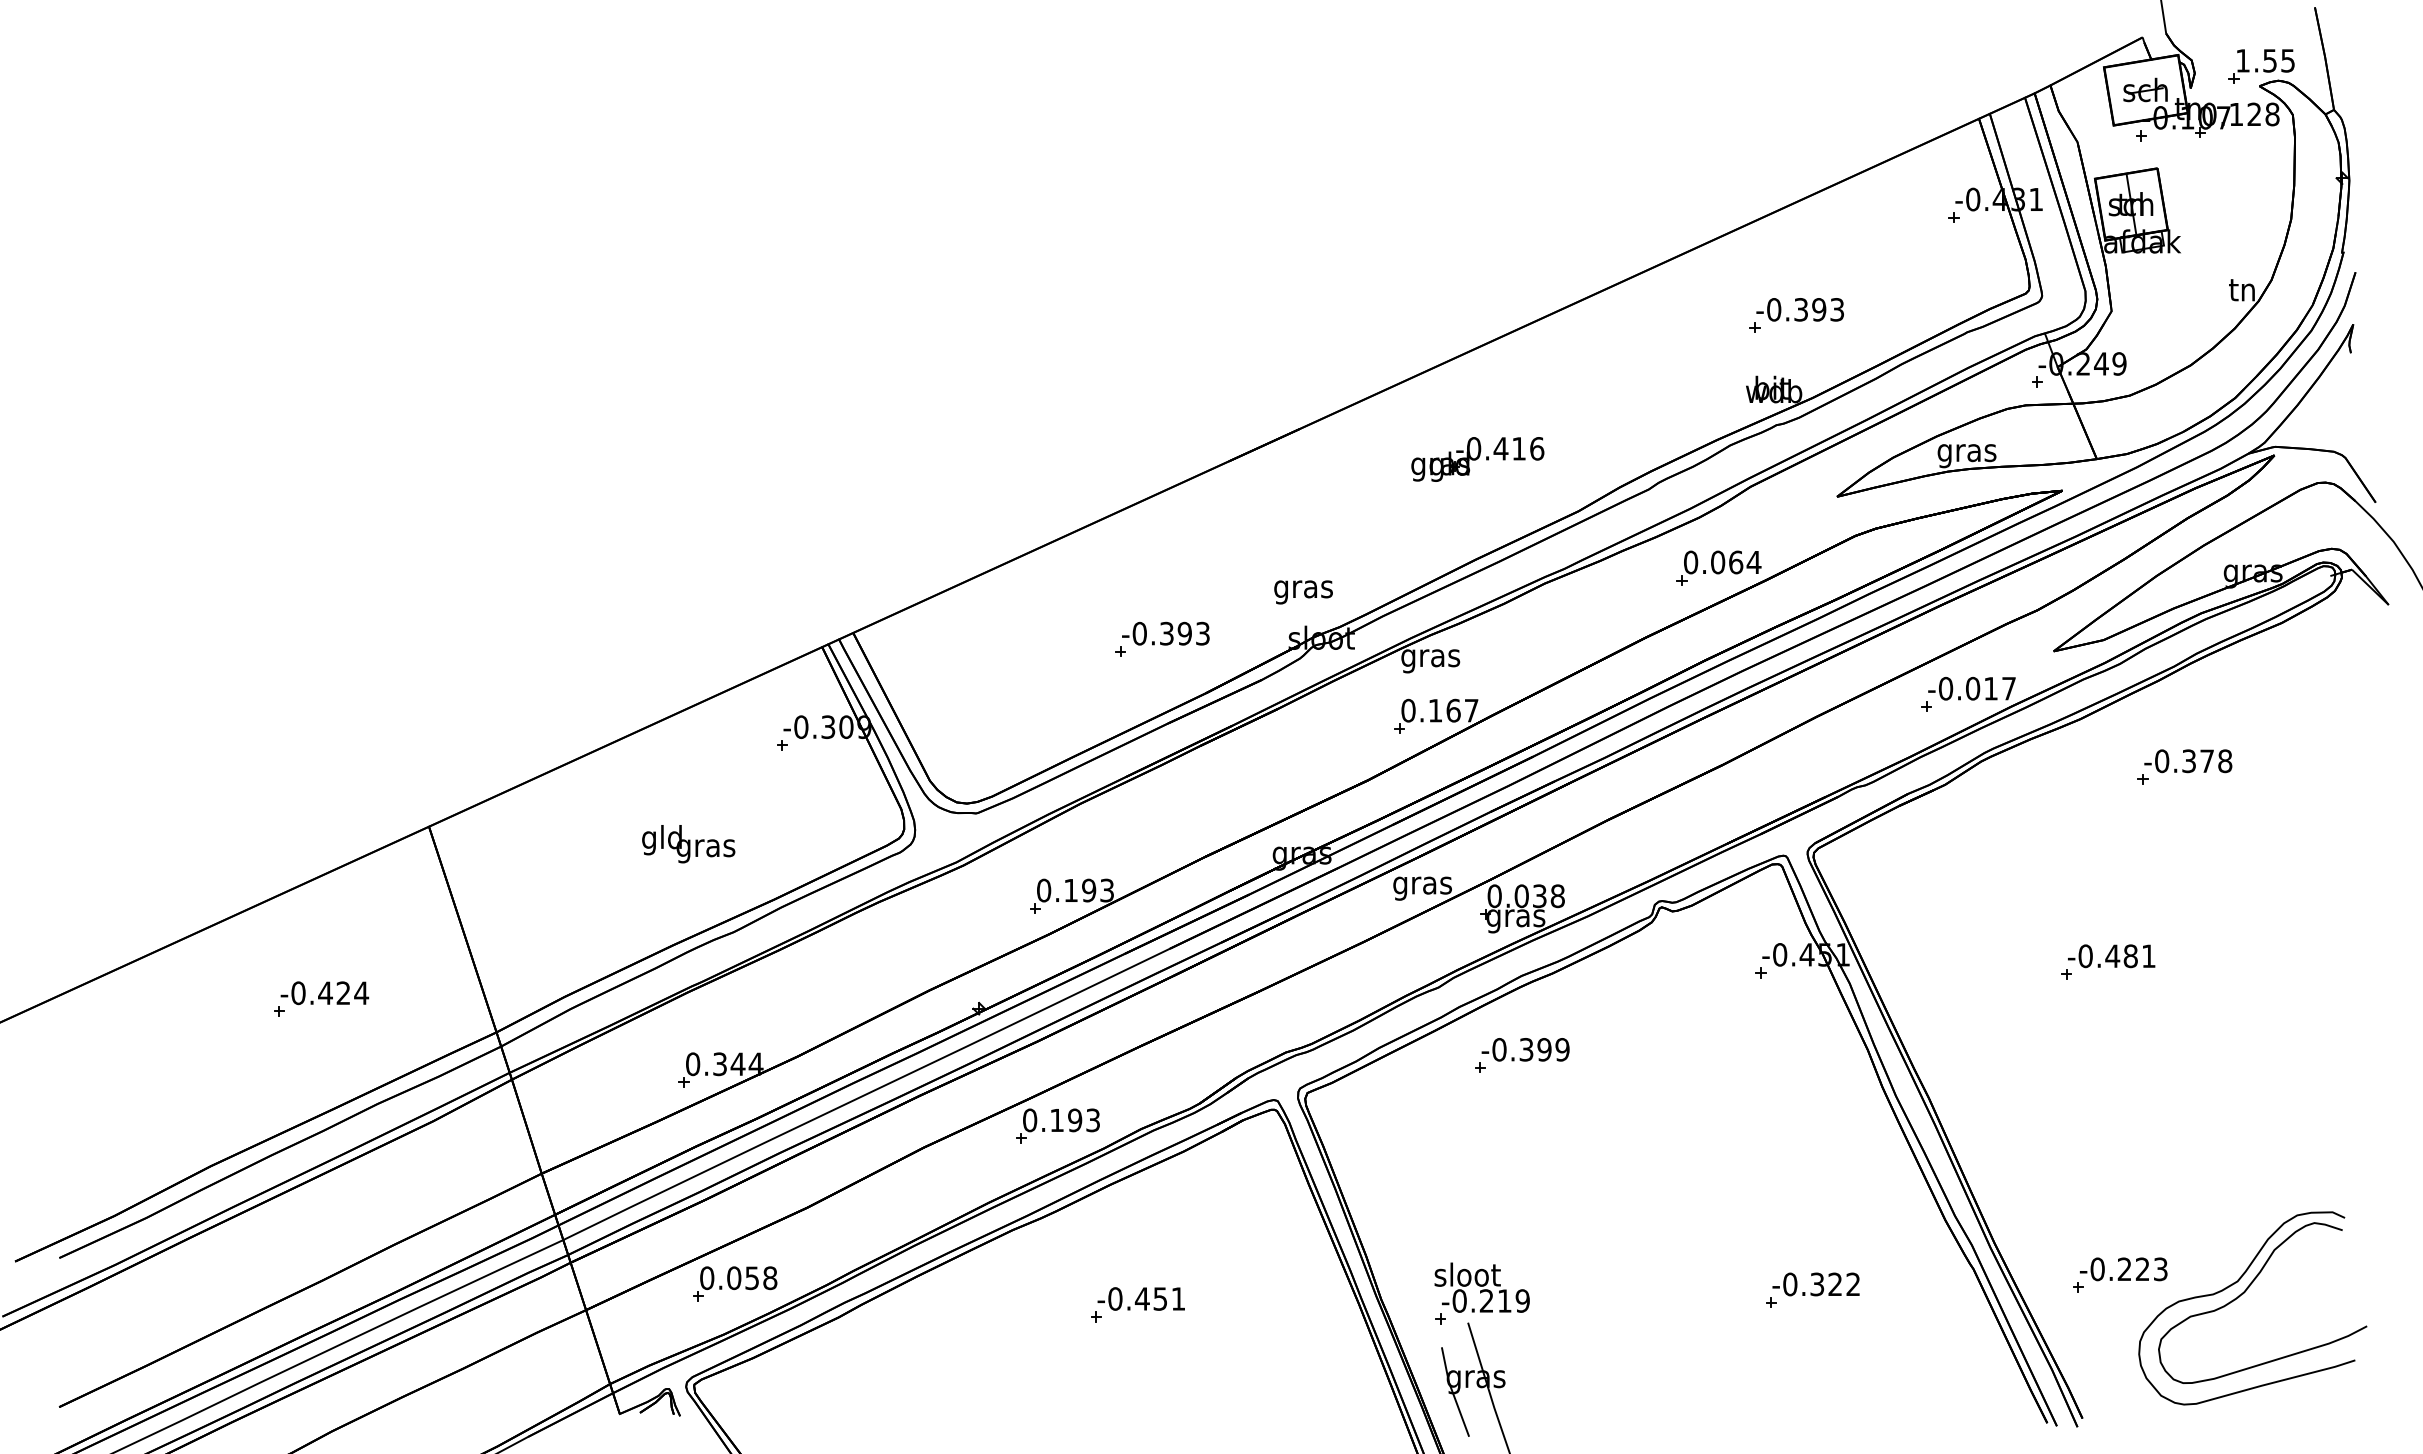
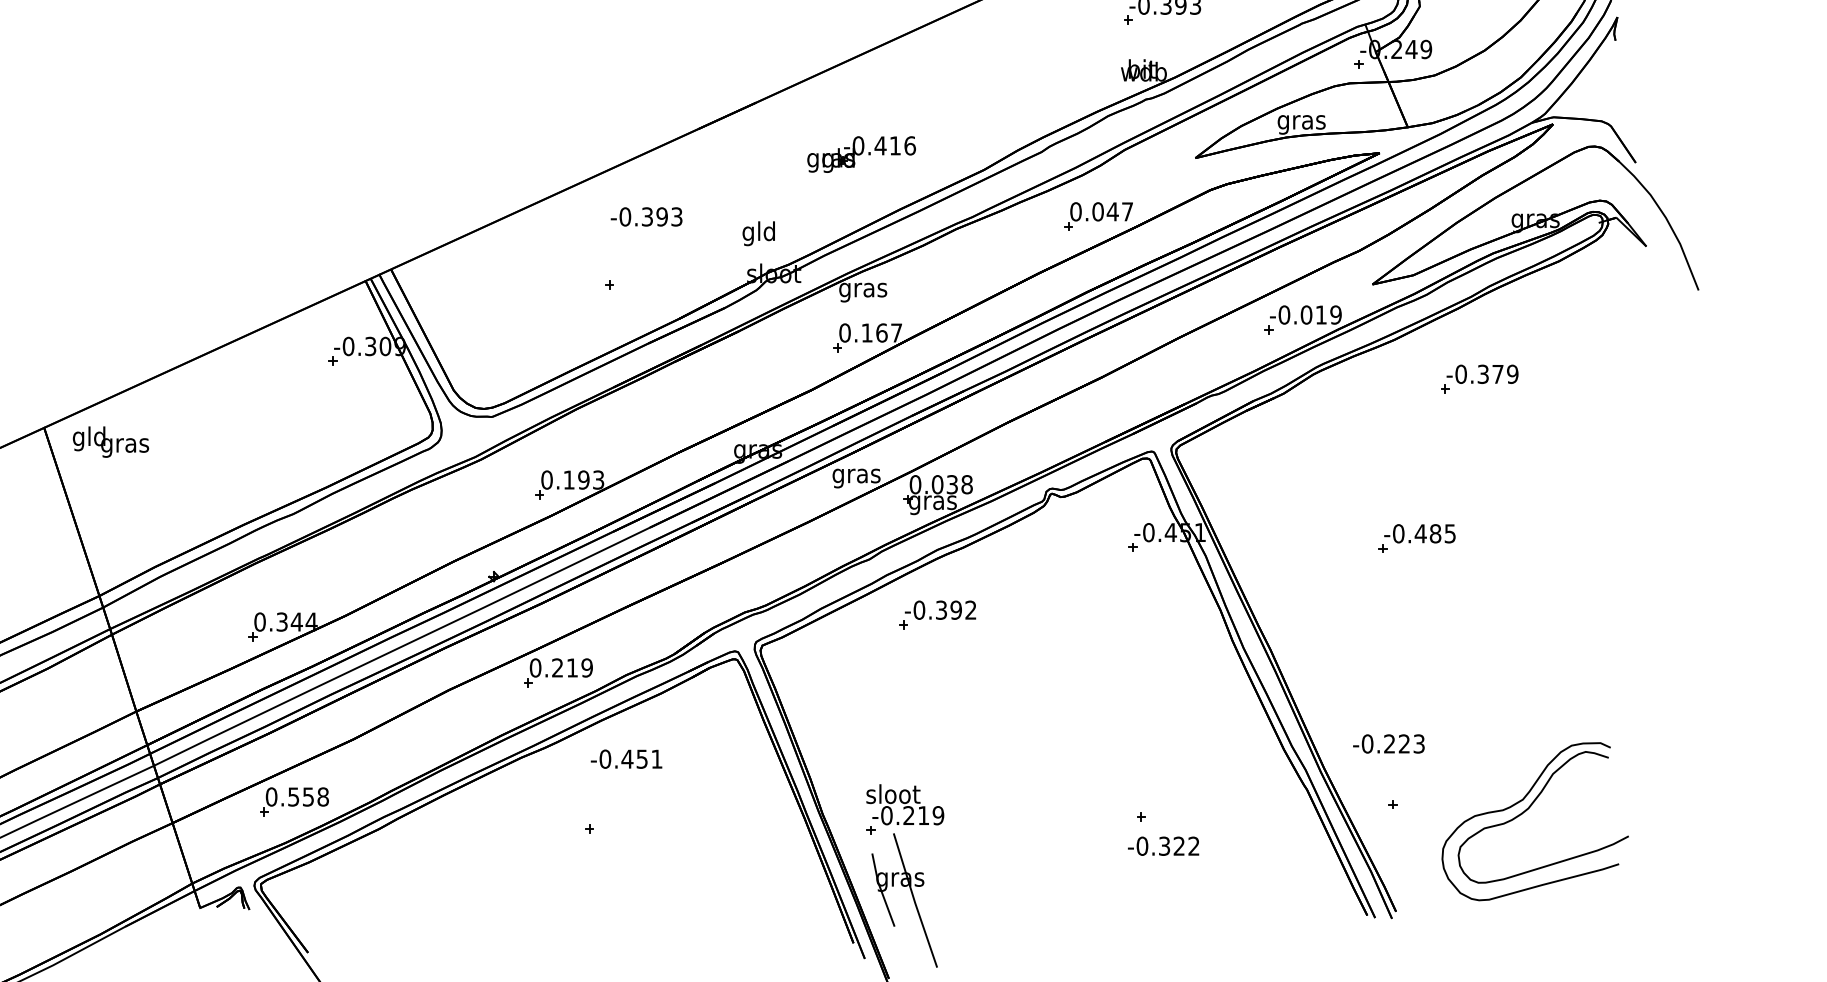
part: (1477, 459) -> (861, 154), moved
text: (1744, 562) -> (1119, 211), 0.064 -> 0.047
text: (1303, 589) -> (759, 233), gras -> gld
text: (1165, 633) -> (646, 216), moved
text: (2009, 688) -> (1336, 314), -0.017 -> -0.019
text: (2225, 761) -> (1513, 374), -0.378 -> -0.379
text: (688, 844) -> (110, 442), moved
text: (2148, 956) -> (1450, 533), -0.481 -> -0.485
text: (1562, 1049) -> (970, 610), -0.399 -> -0.392
text: (1075, 1120) -> (572, 668), 0.193 -> 0.219
text: (2123, 1269) -> (1388, 744), moved
text: (734, 1278) -> (293, 797), 0.058 -> 0.558
text: (1815, 1284) -> (1163, 846), moved
text: (1140, 1298) -> (625, 758), moved

